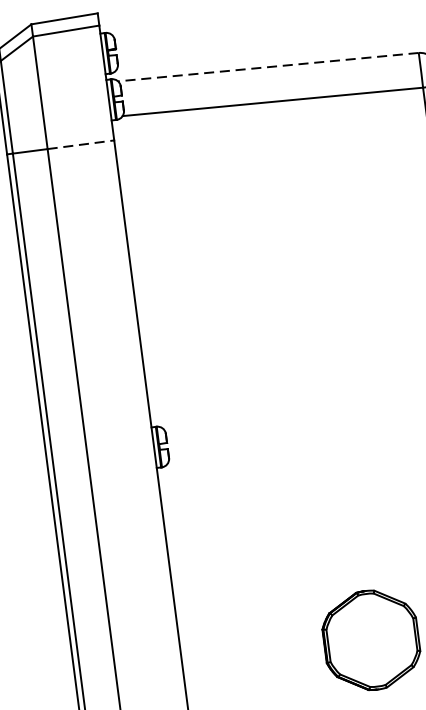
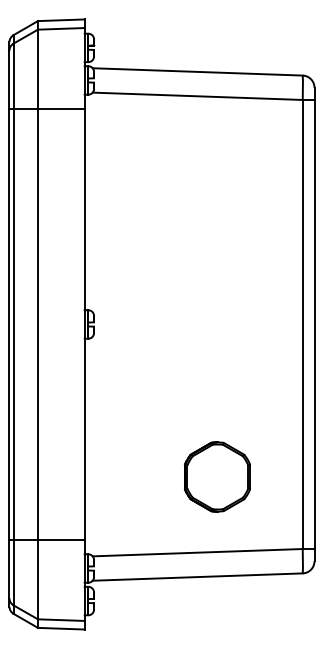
line: (267, 66) -> (197, 71), dashed -> solid
line: (81, 144) -> (61, 108), dashed -> solid

